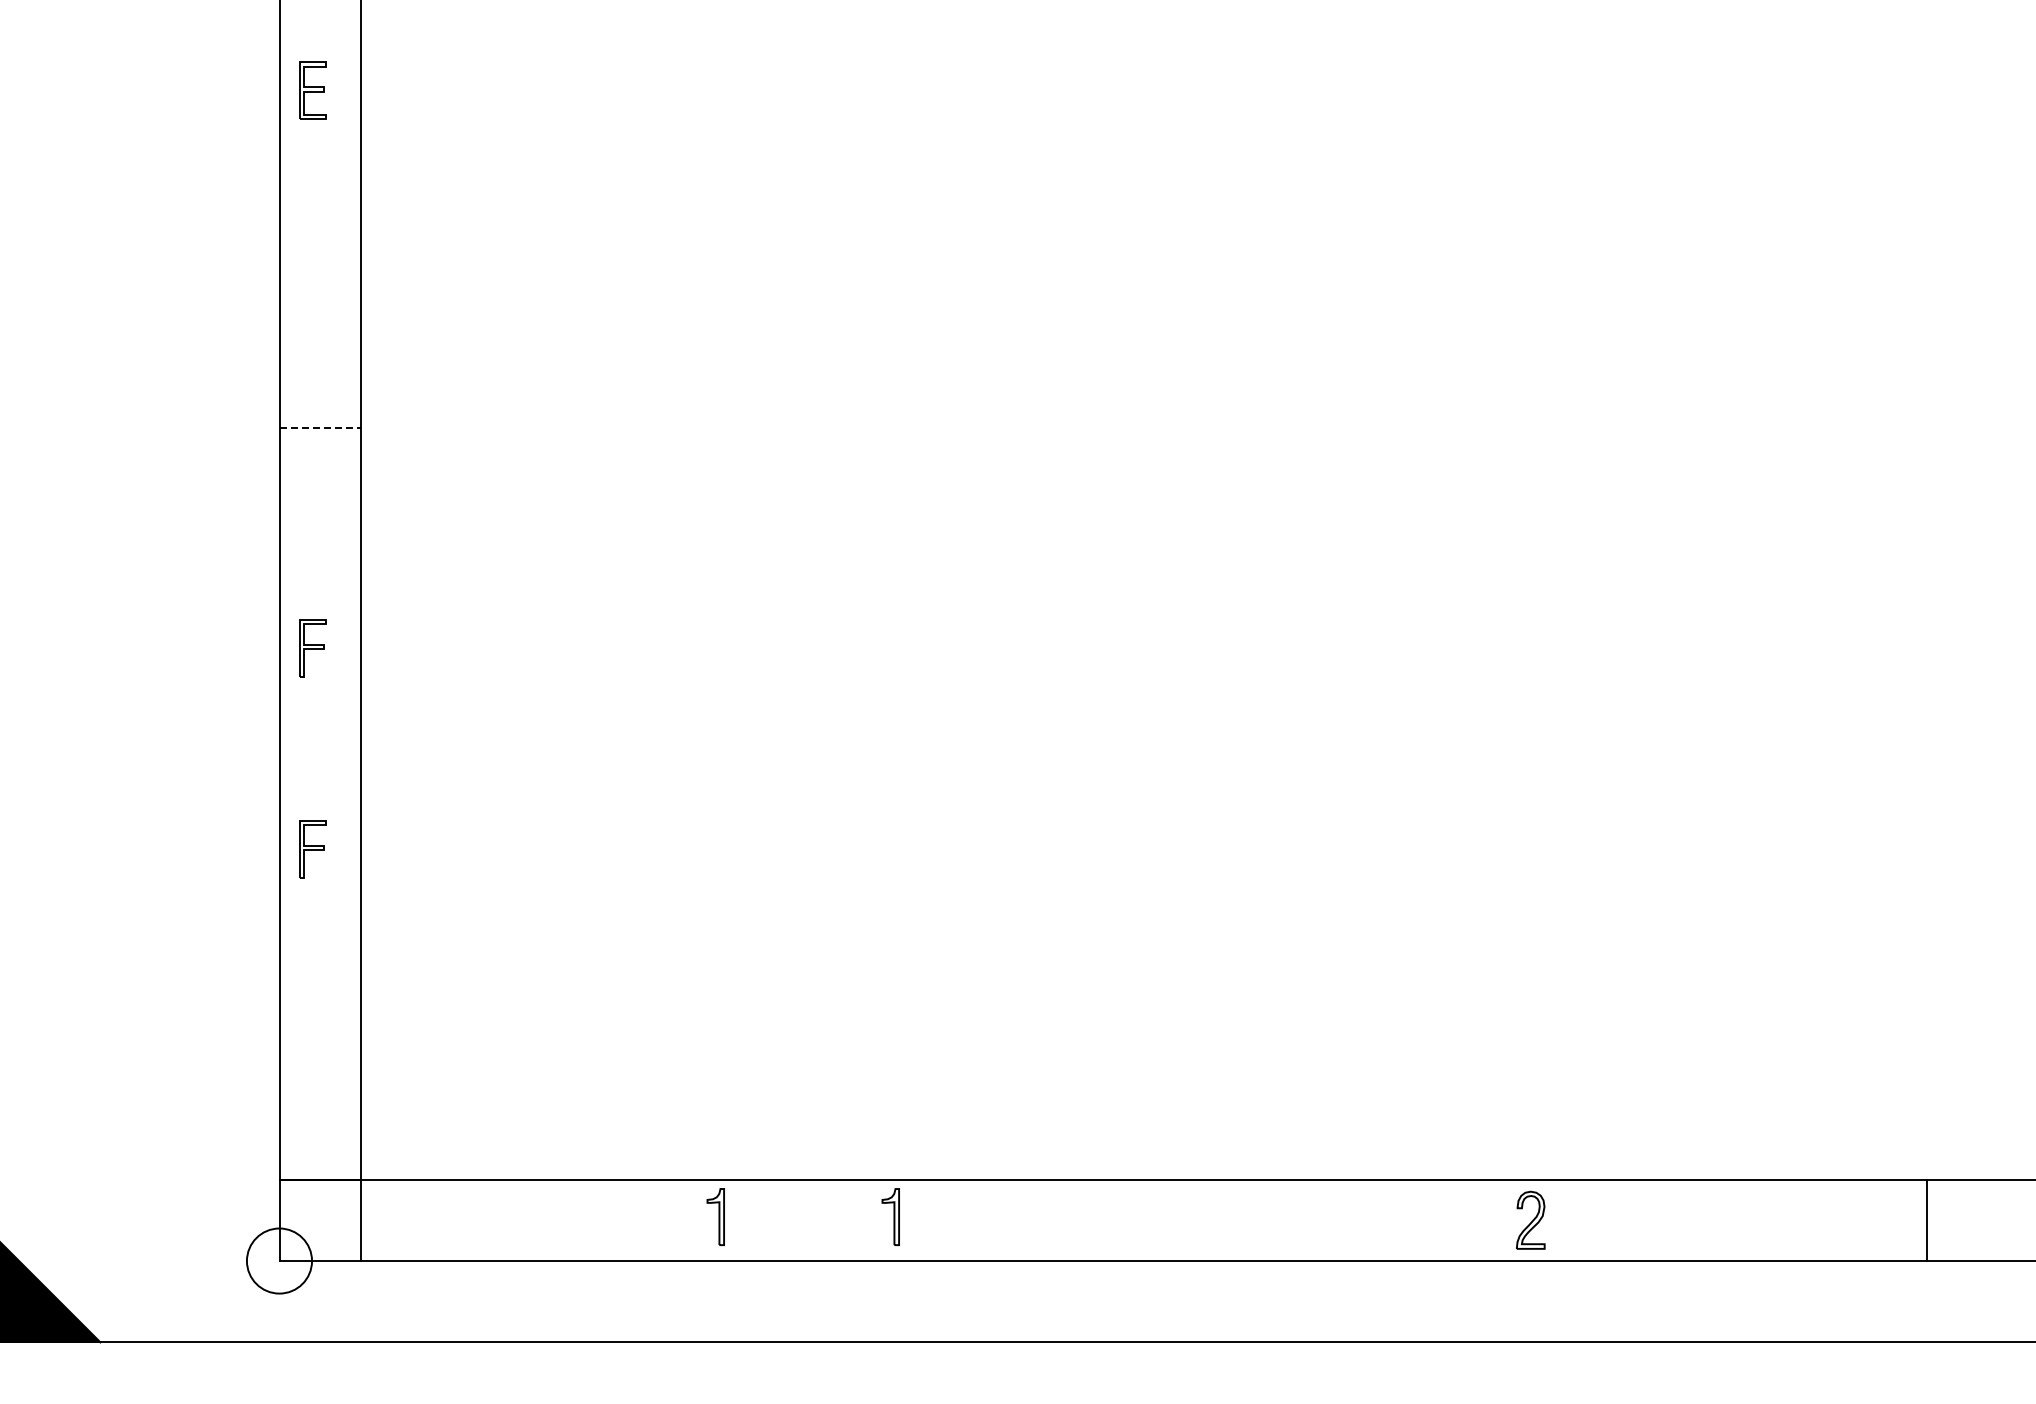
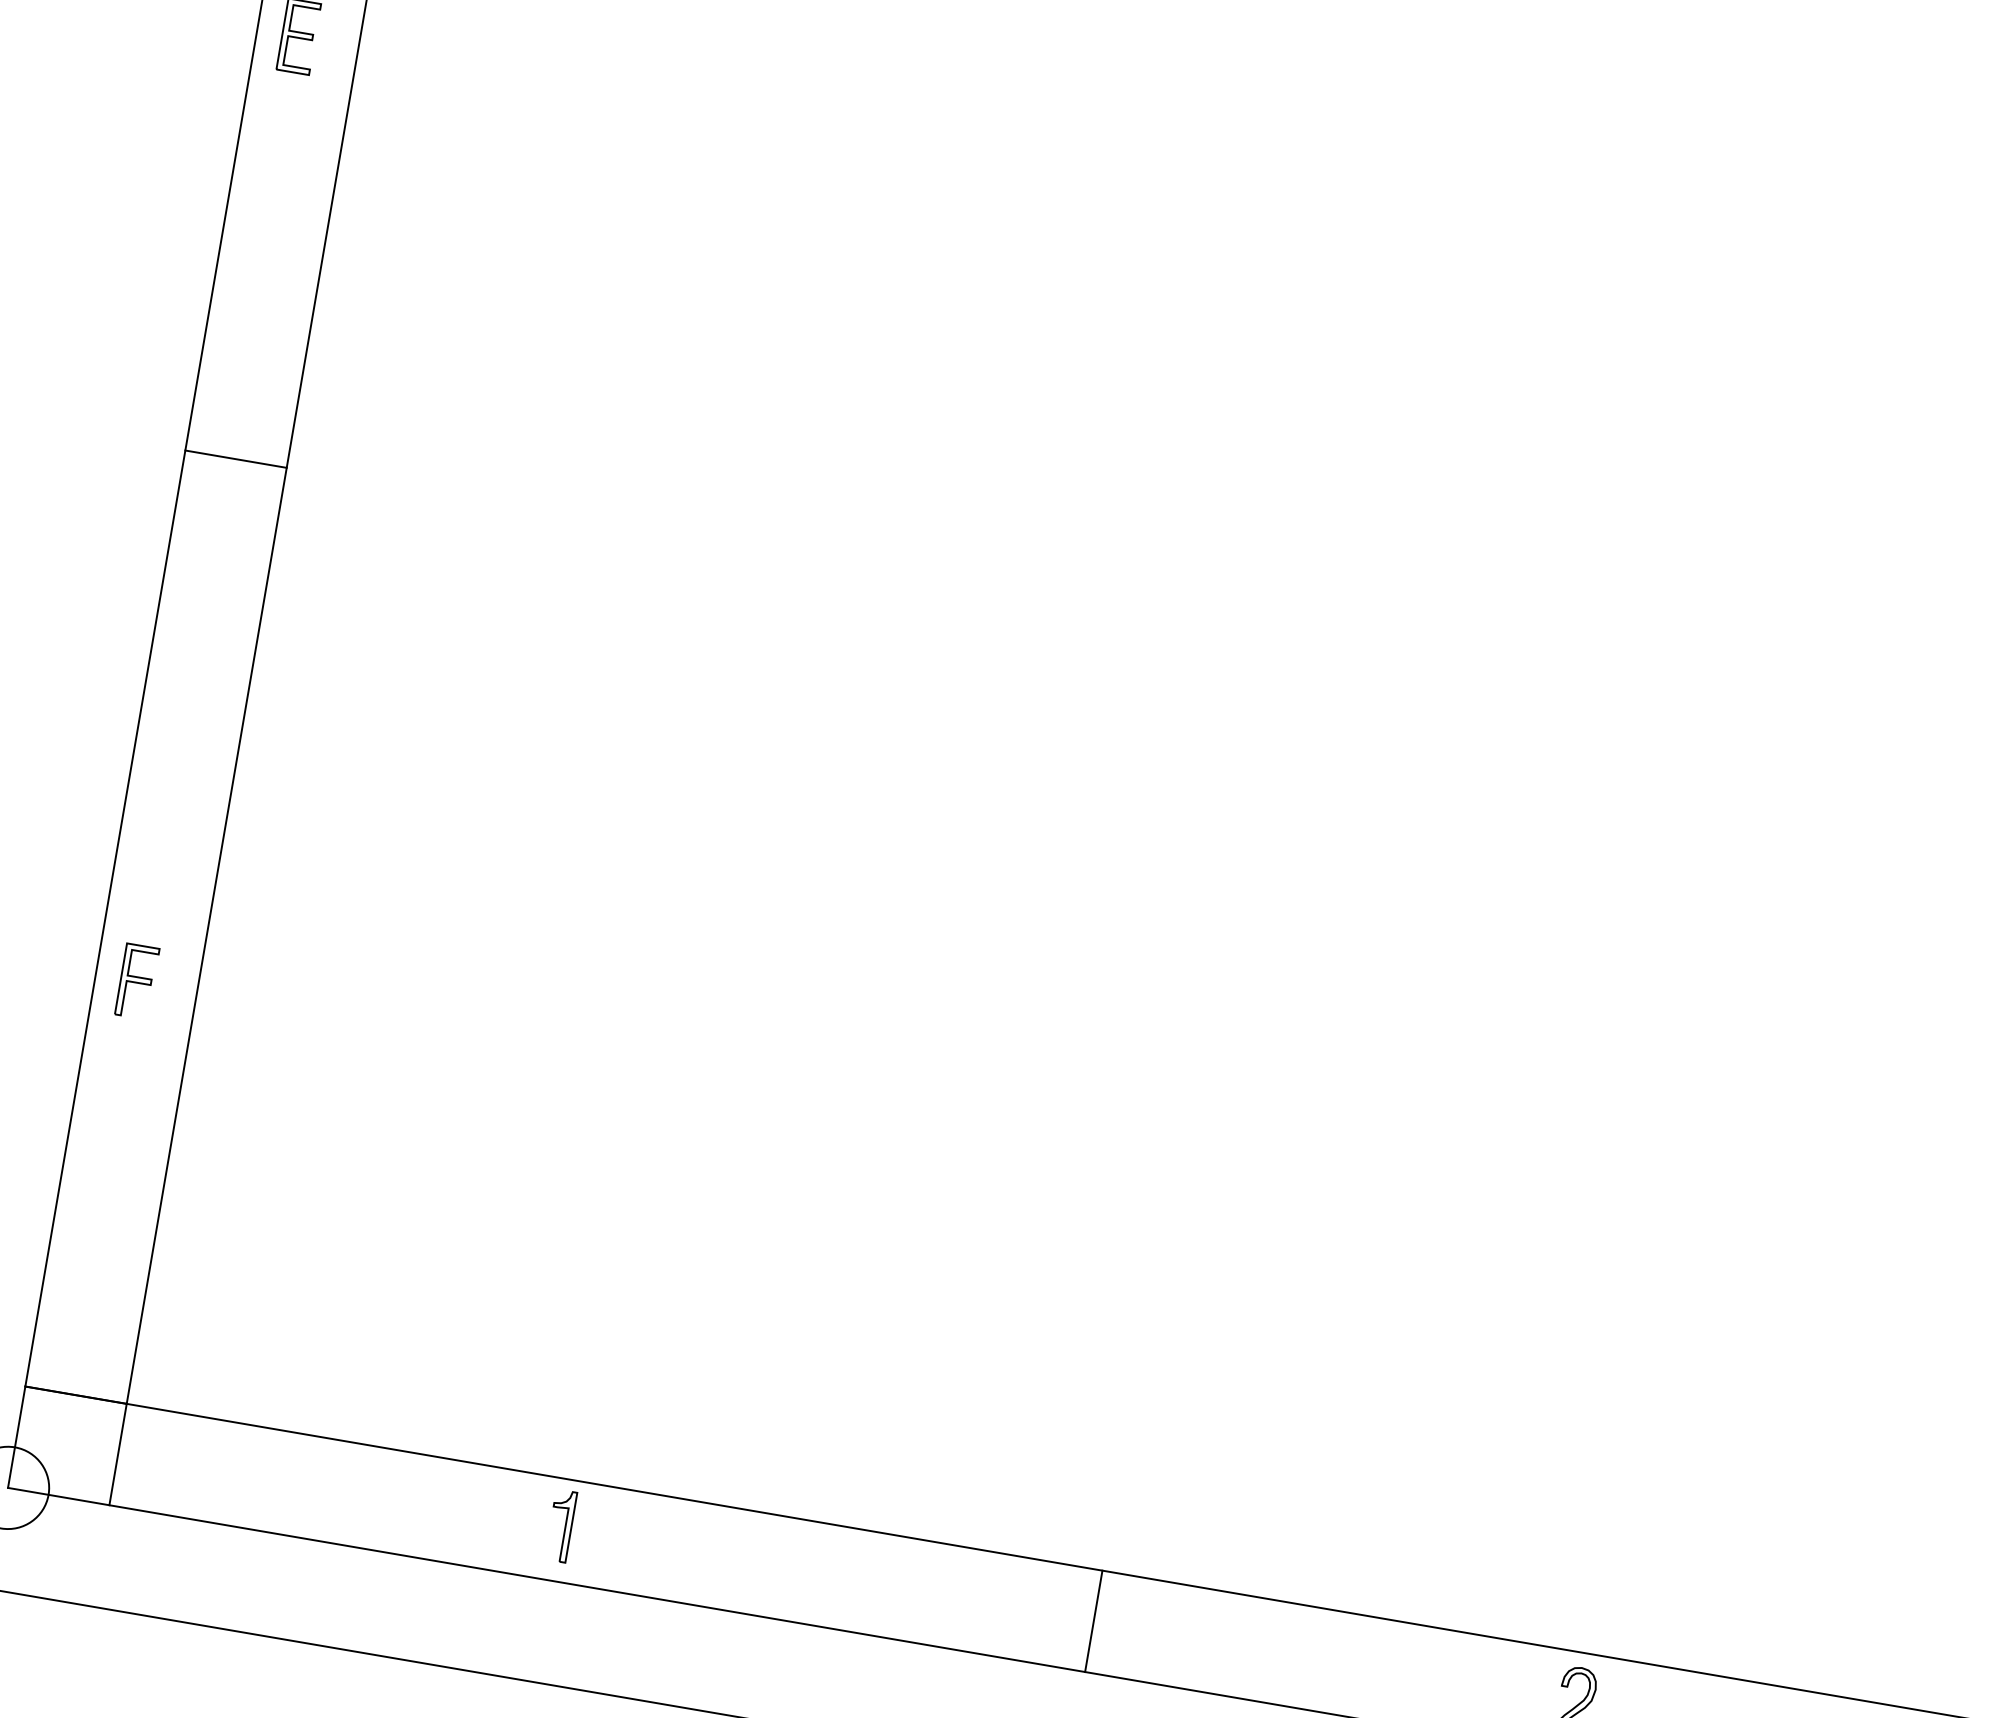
line: (320, 428) -> (236, 459), dashed -> solid
part: (312, 648) -> (179, 731), removed
part: (890, 1216) -> (778, 1562), removed
line: (1143, 1220) -> (1093, 1621), added

